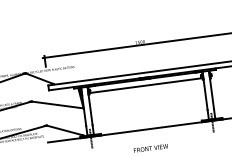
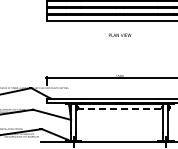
line: (146, 86) -> (120, 109), solid -> dashed

